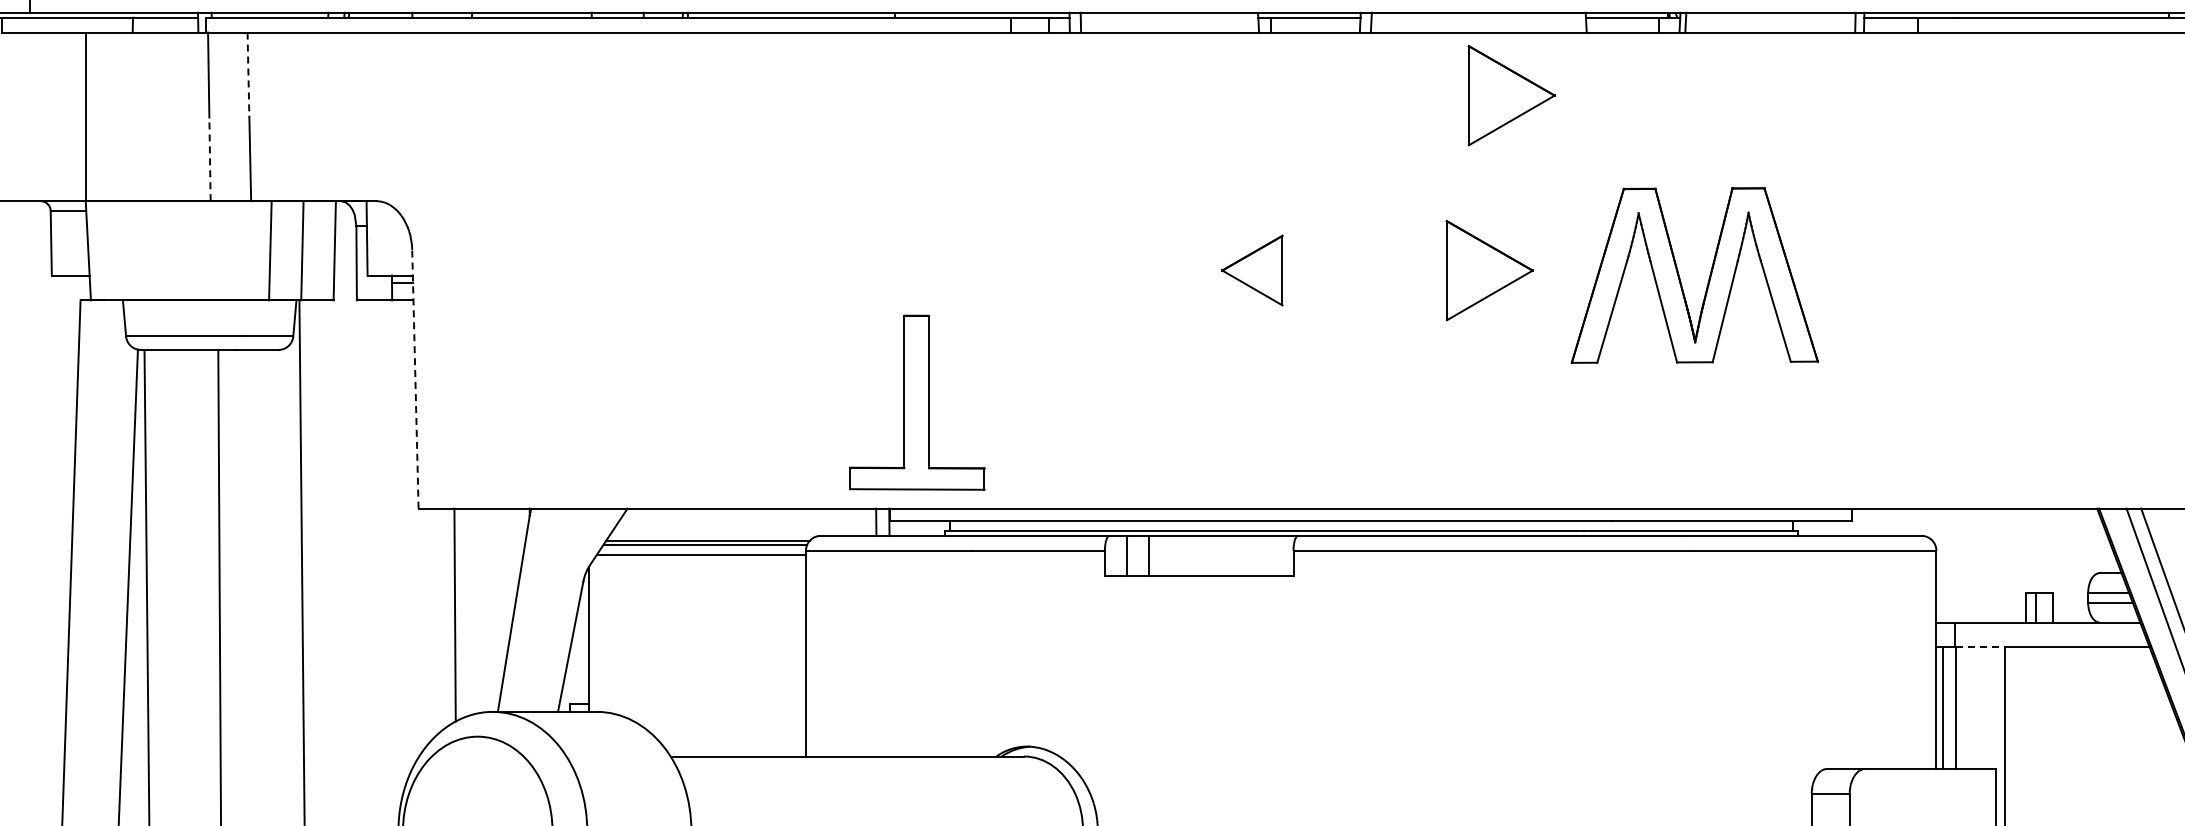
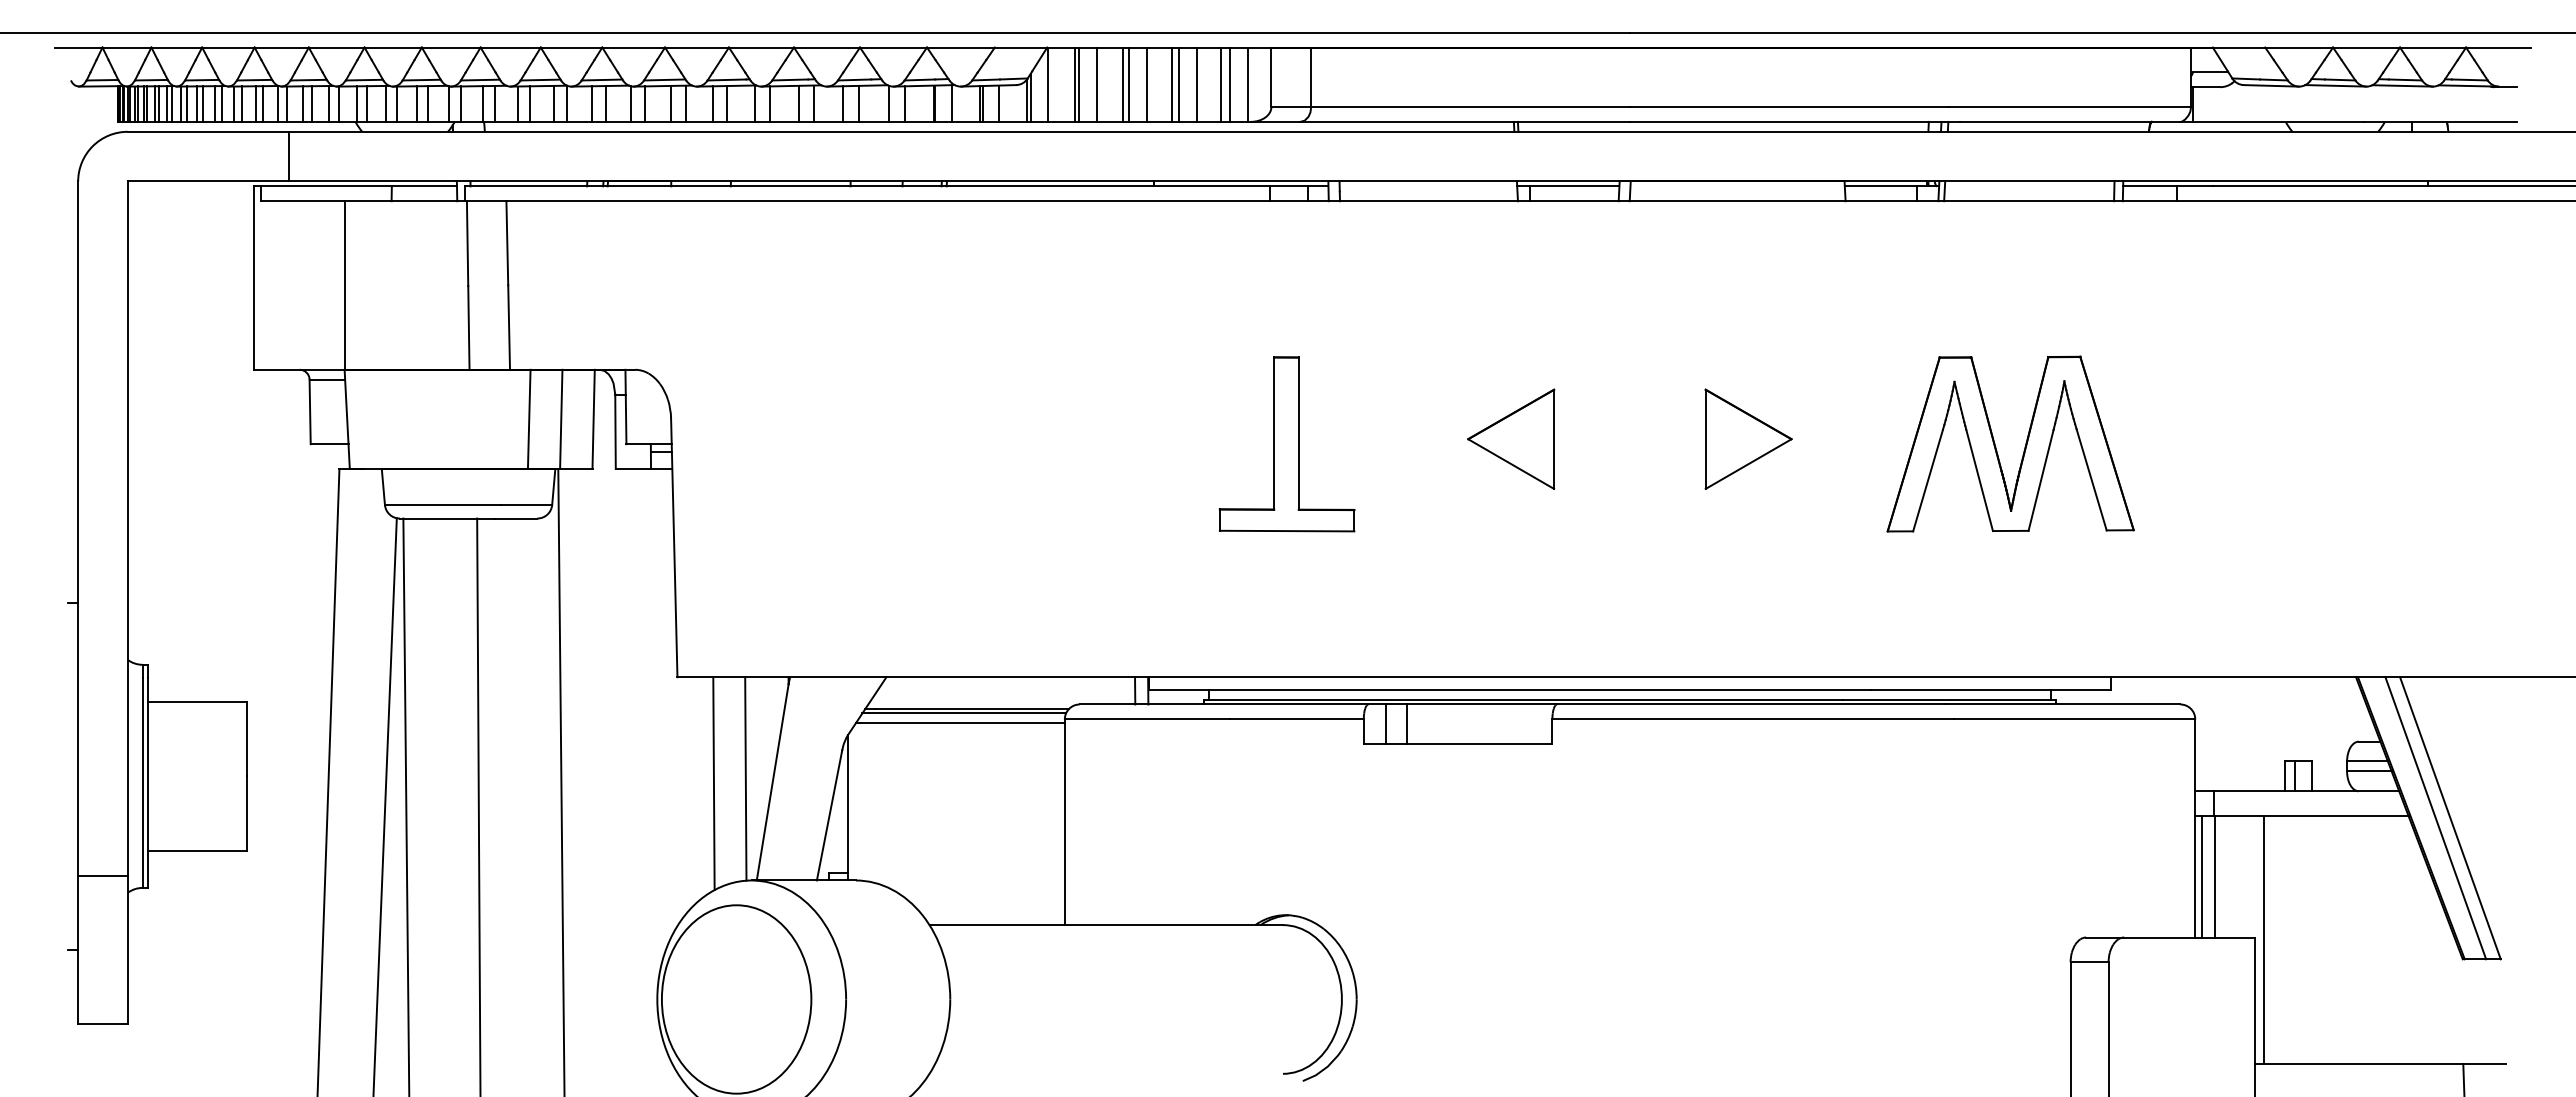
line: (248, 74) -> (507, 243), dashed -> solid
part: (1511, 94) -> (1770, 263), removed
line: (209, 158) -> (468, 327), dashed -> solid
part: (1252, 269) -> (1511, 438), size x1.43
part: (1708, 277) -> (2024, 446), moved
line: (415, 378) -> (674, 547), dashed -> solid
part: (916, 402) -> (1286, 444), moved
line: (486, 609) -> (745, 778), added
line: (1981, 647) -> (2240, 816), dashed -> solid

